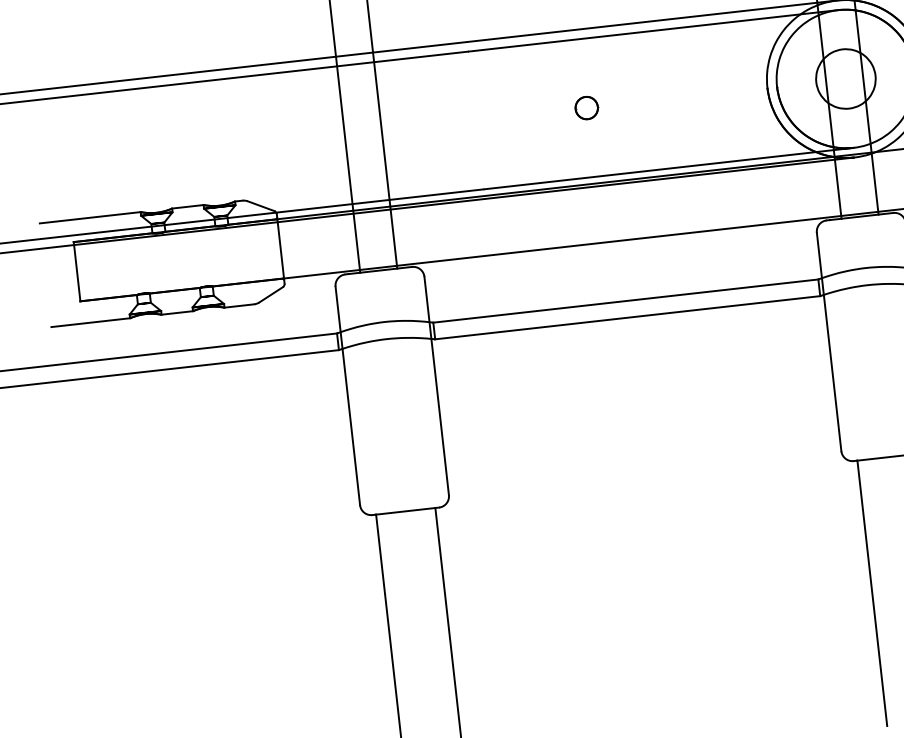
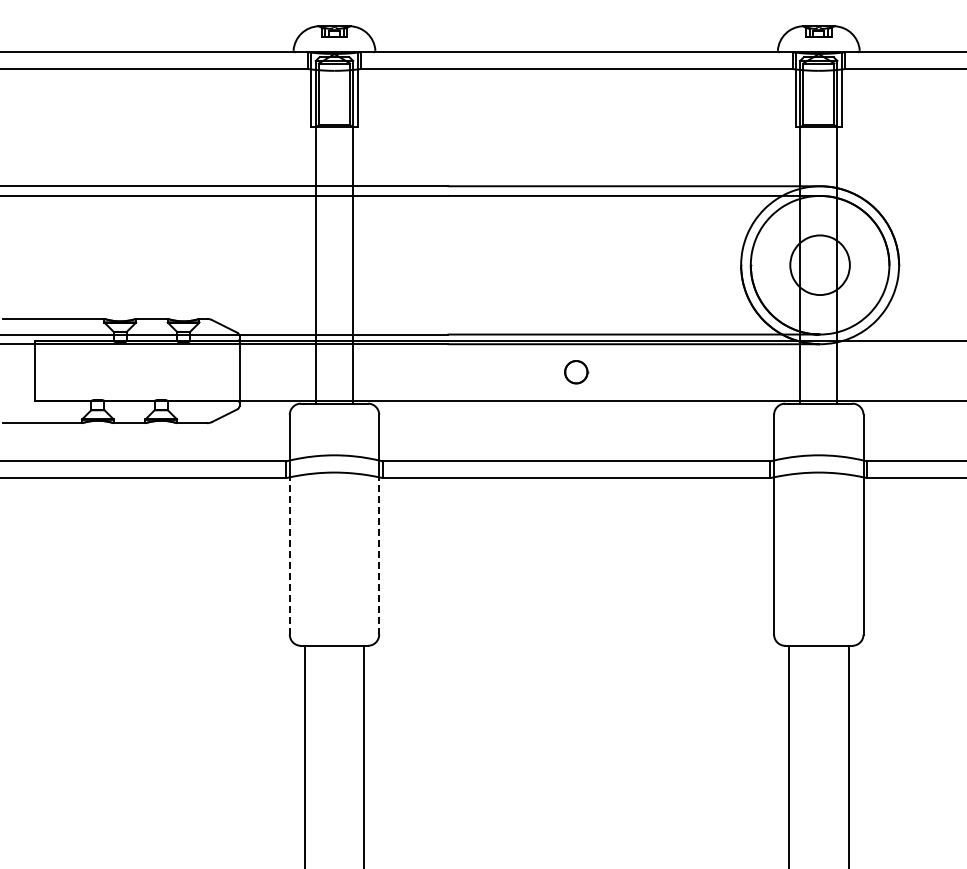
part: (586, 108) -> (576, 372), moved
line: (440, 416) -> (379, 555), solid -> dashed
line: (350, 426) -> (289, 555), solid -> dashed

